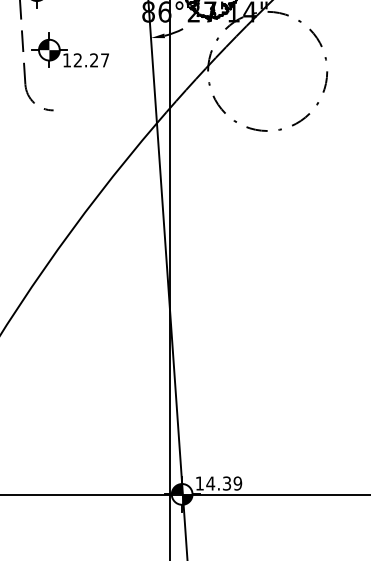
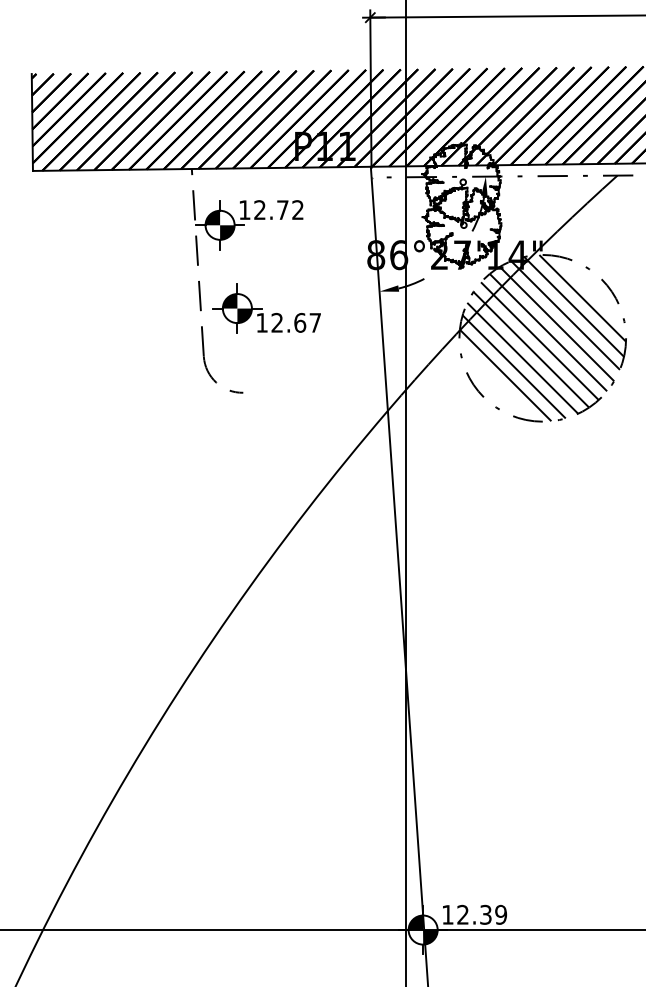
text: (94, 60) -> (300, 322), 12.27 -> 12.67
hatch: (267, 71) -> (542, 338), added
text: (210, 483) -> (462, 914), 14.39 -> 12.39

